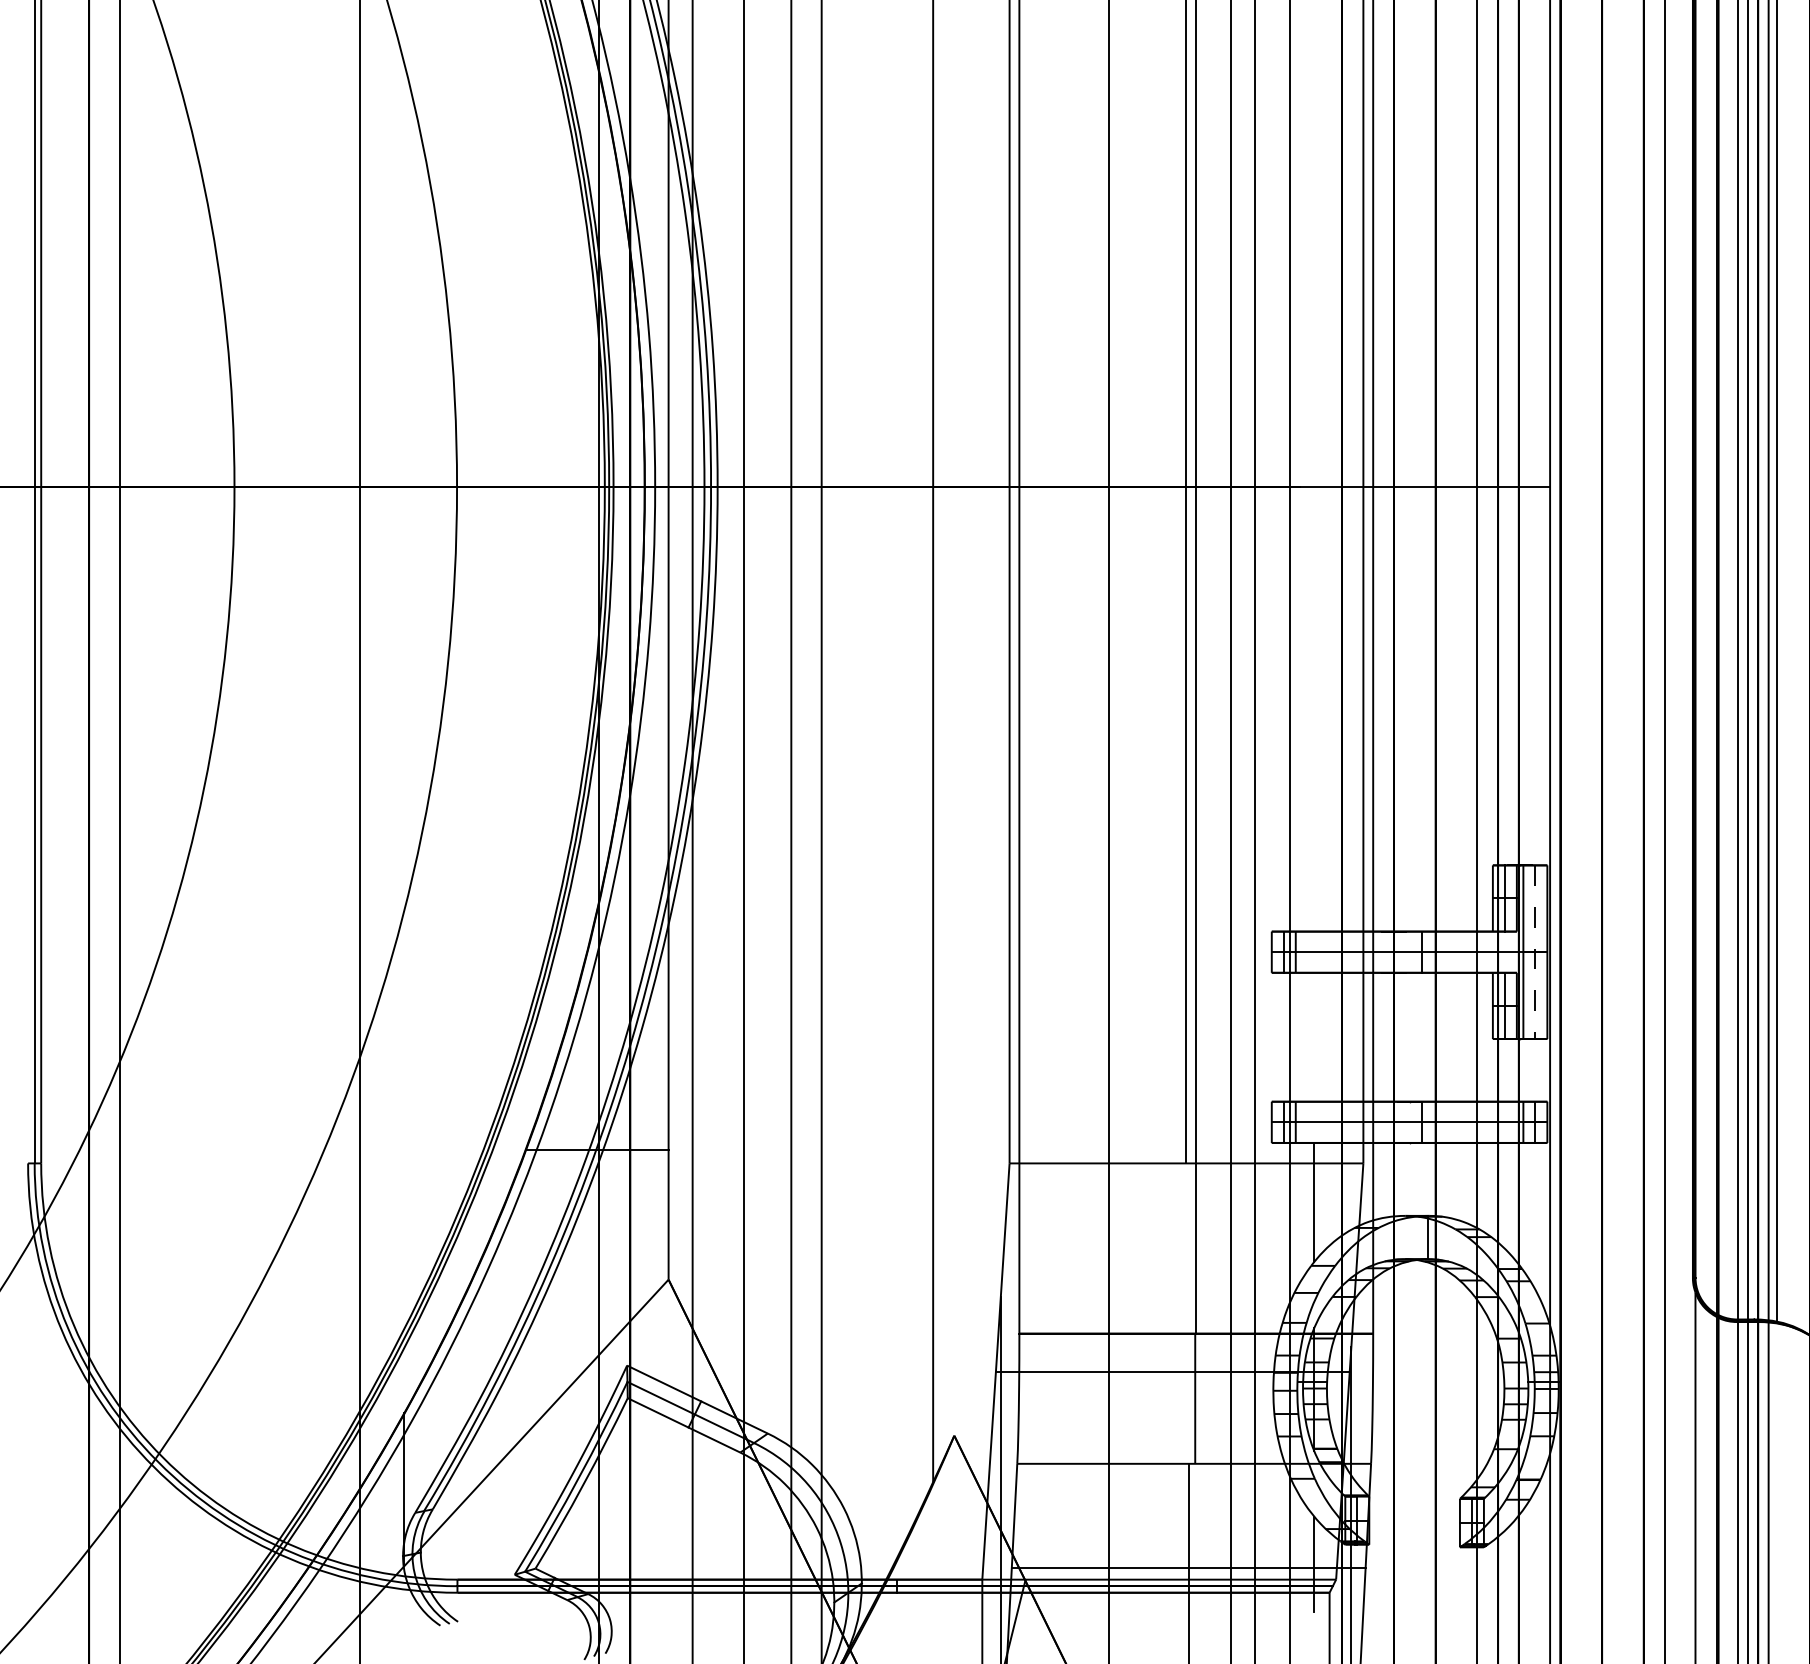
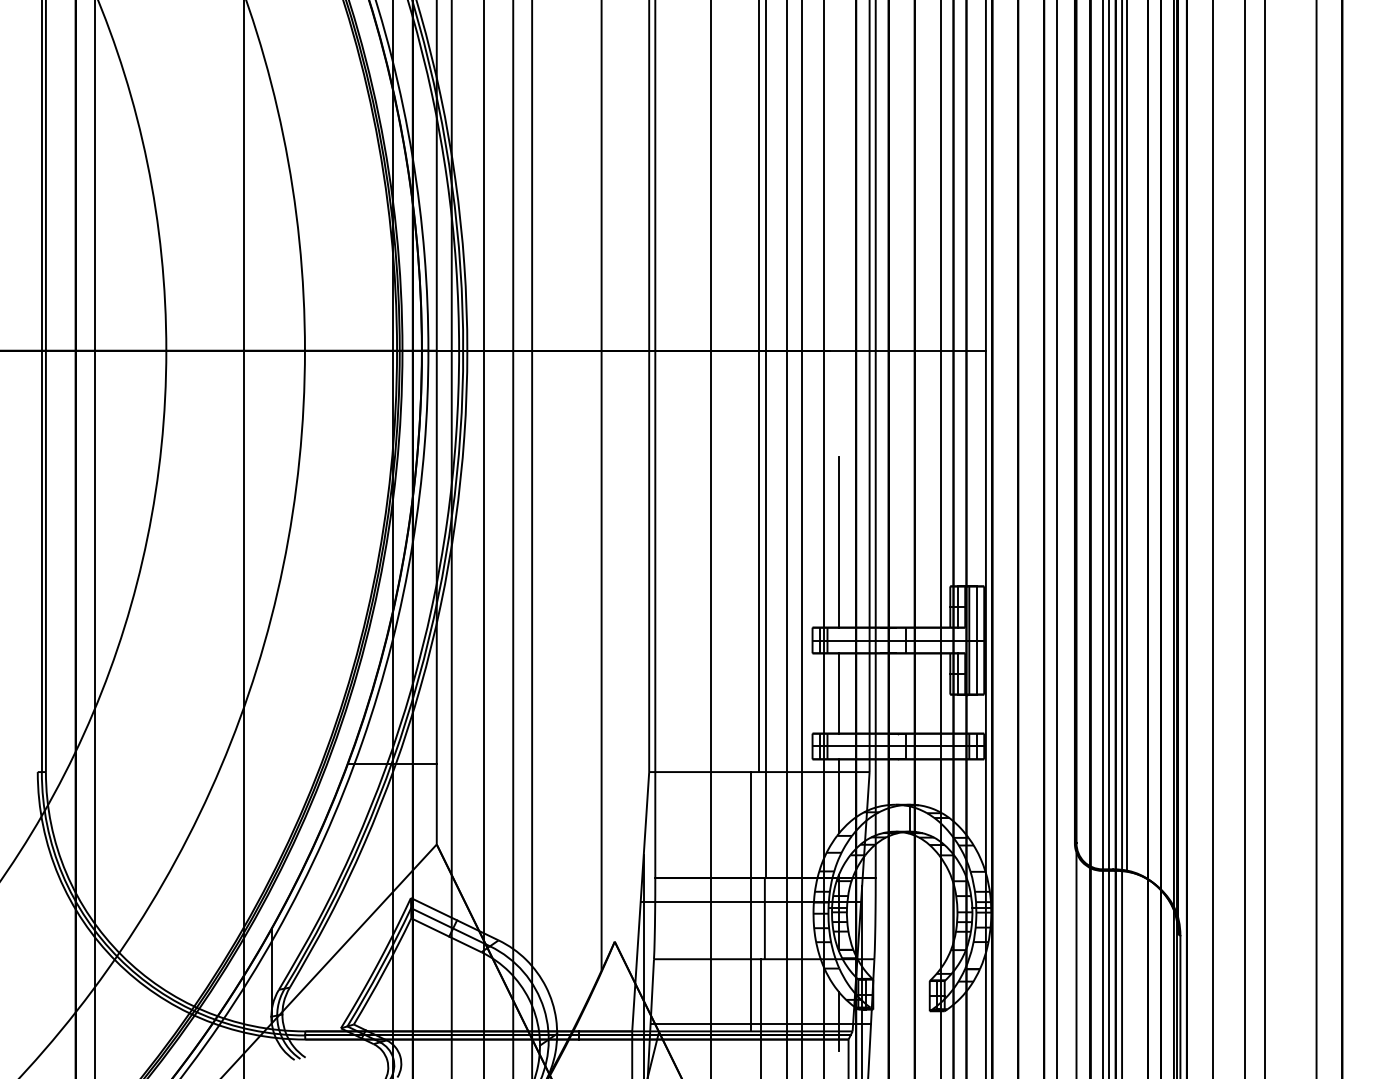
line: (1315, 793) -> (839, 541), added
line: (1534, 953) -> (976, 641), dashed -> solid
line: (1315, 1037) -> (839, 693), added
line: (1172, 1371) -> (750, 901), added

